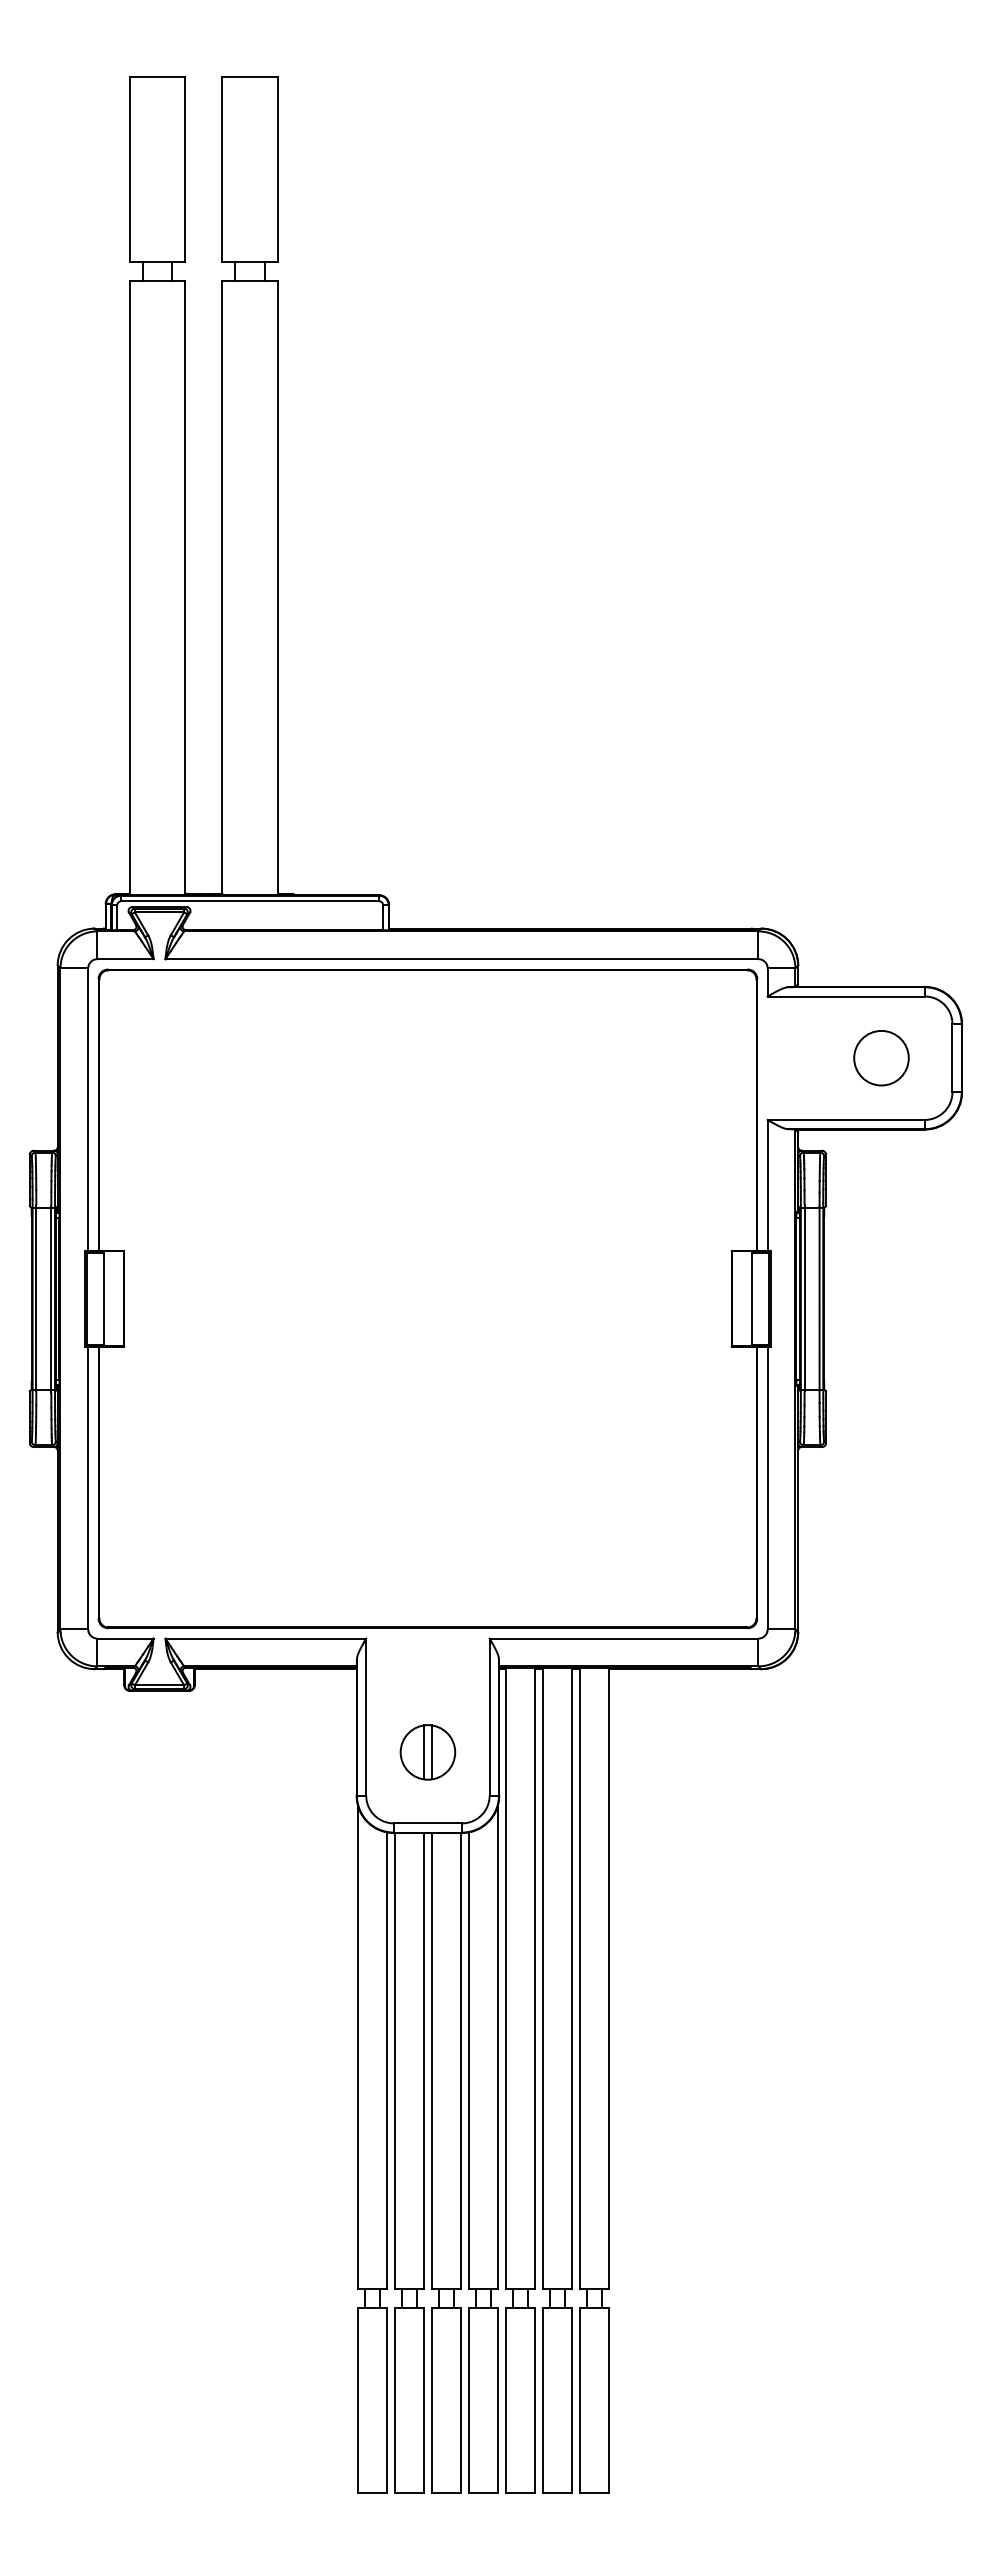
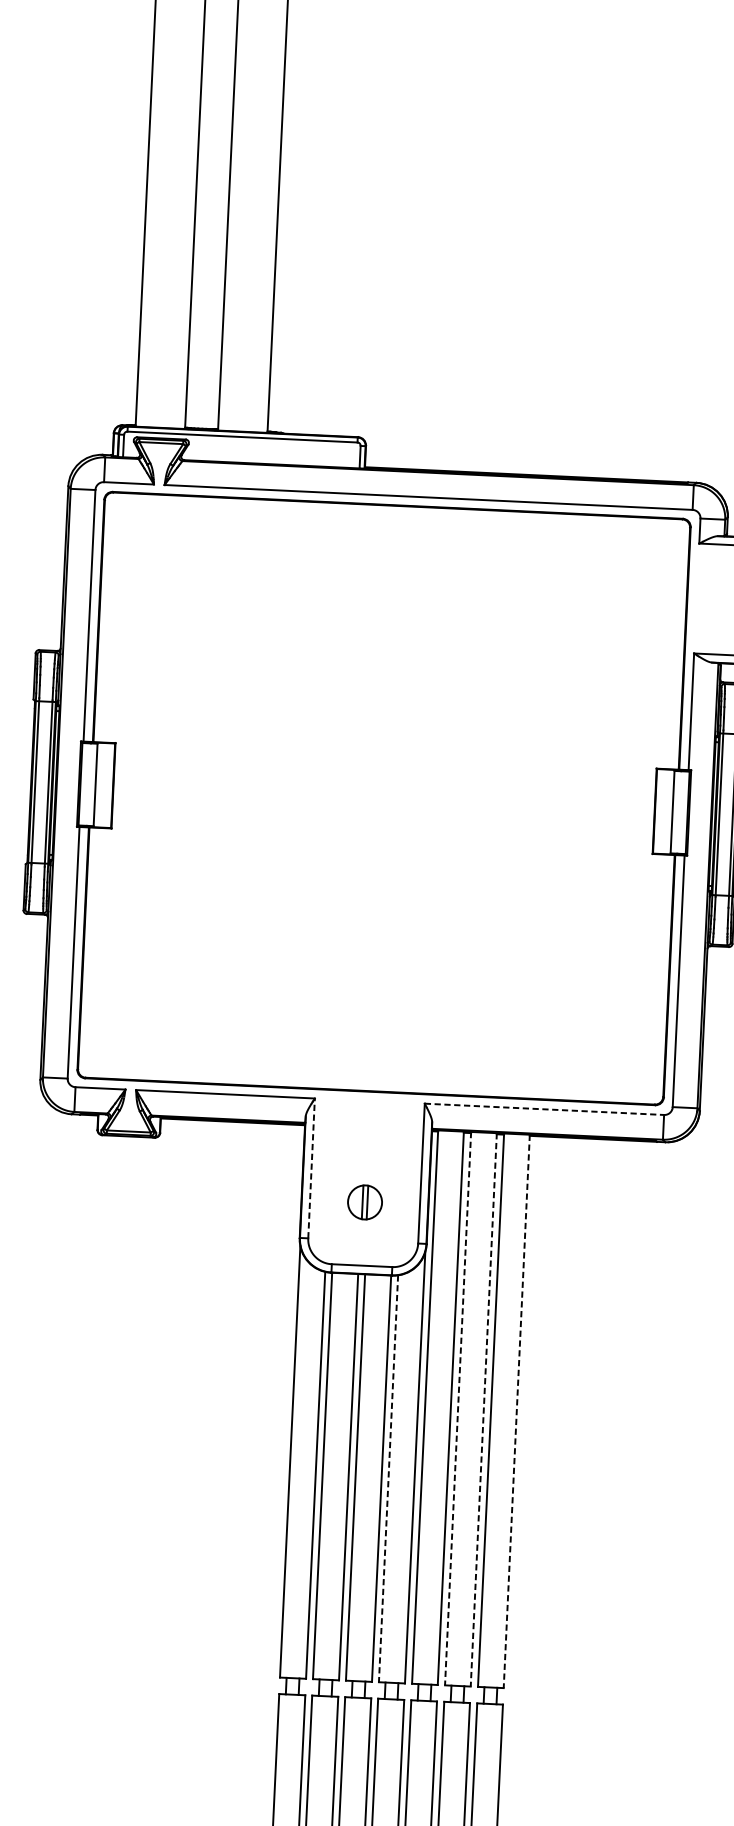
line: (624, 1638) -> (544, 1109), solid -> dashed
line: (366, 1717) -> (311, 1168), solid -> dashed
part: (427, 1752) -> (364, 1202), size x0.7
line: (543, 1978) -> (458, 1408), solid -> dashed
line: (571, 1978) -> (483, 1409), solid -> dashed
line: (609, 1978) -> (517, 1411), solid -> dashed
line: (468, 2061) -> (388, 1479), solid -> dashed

